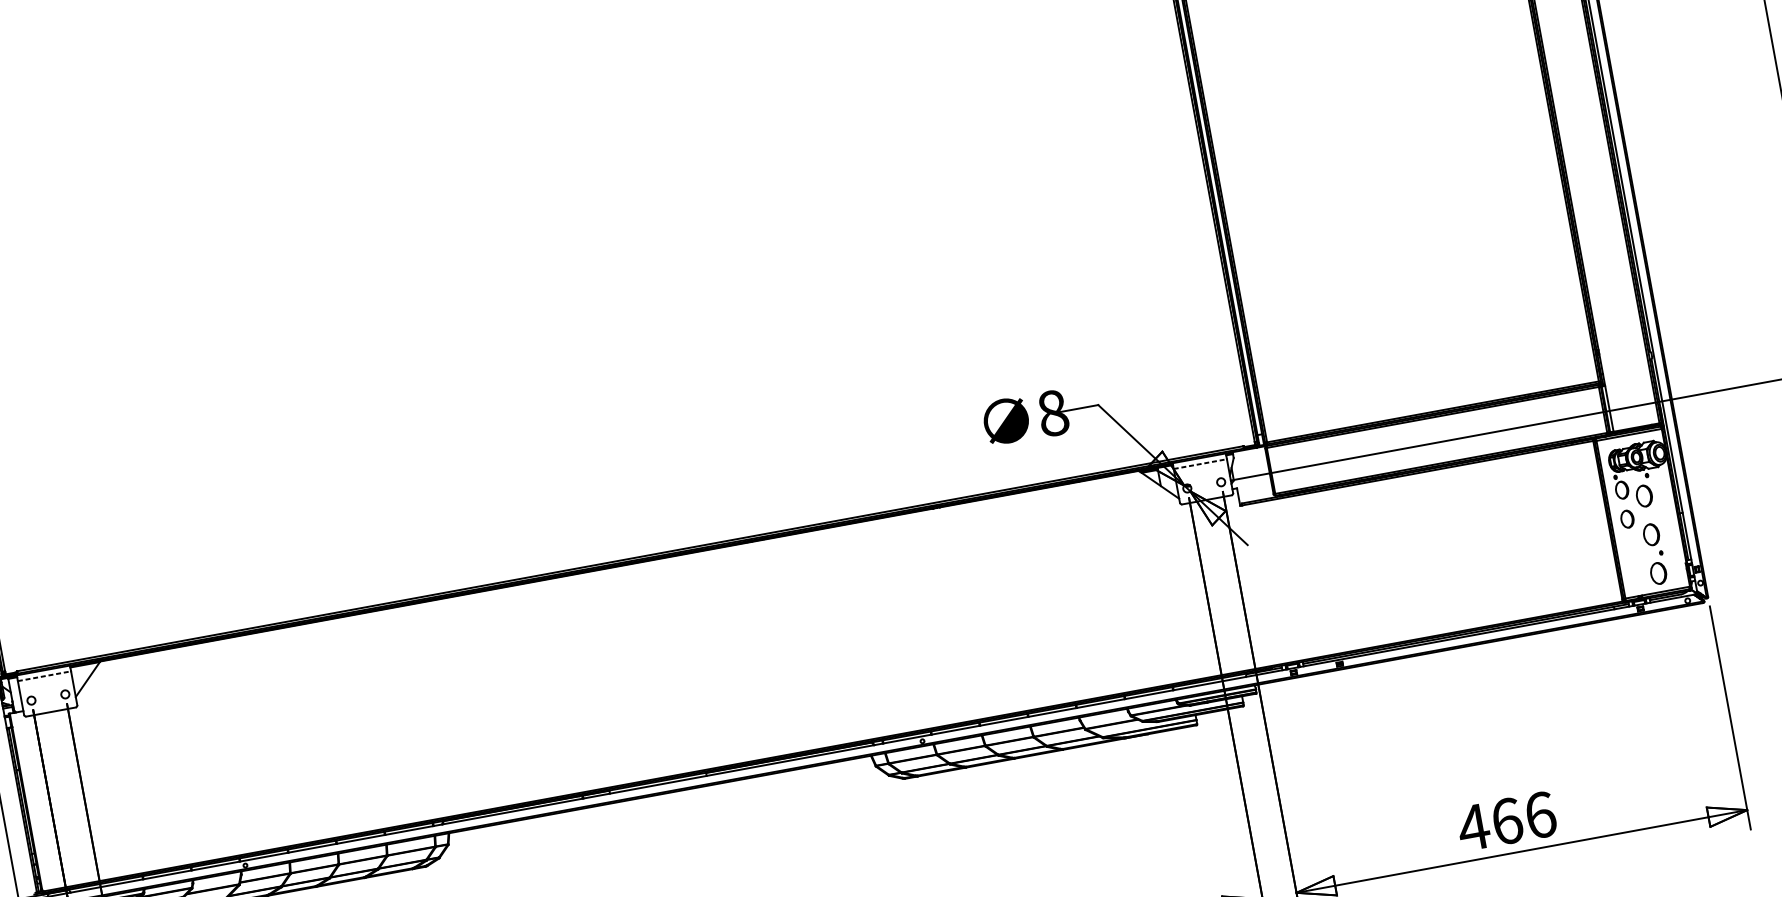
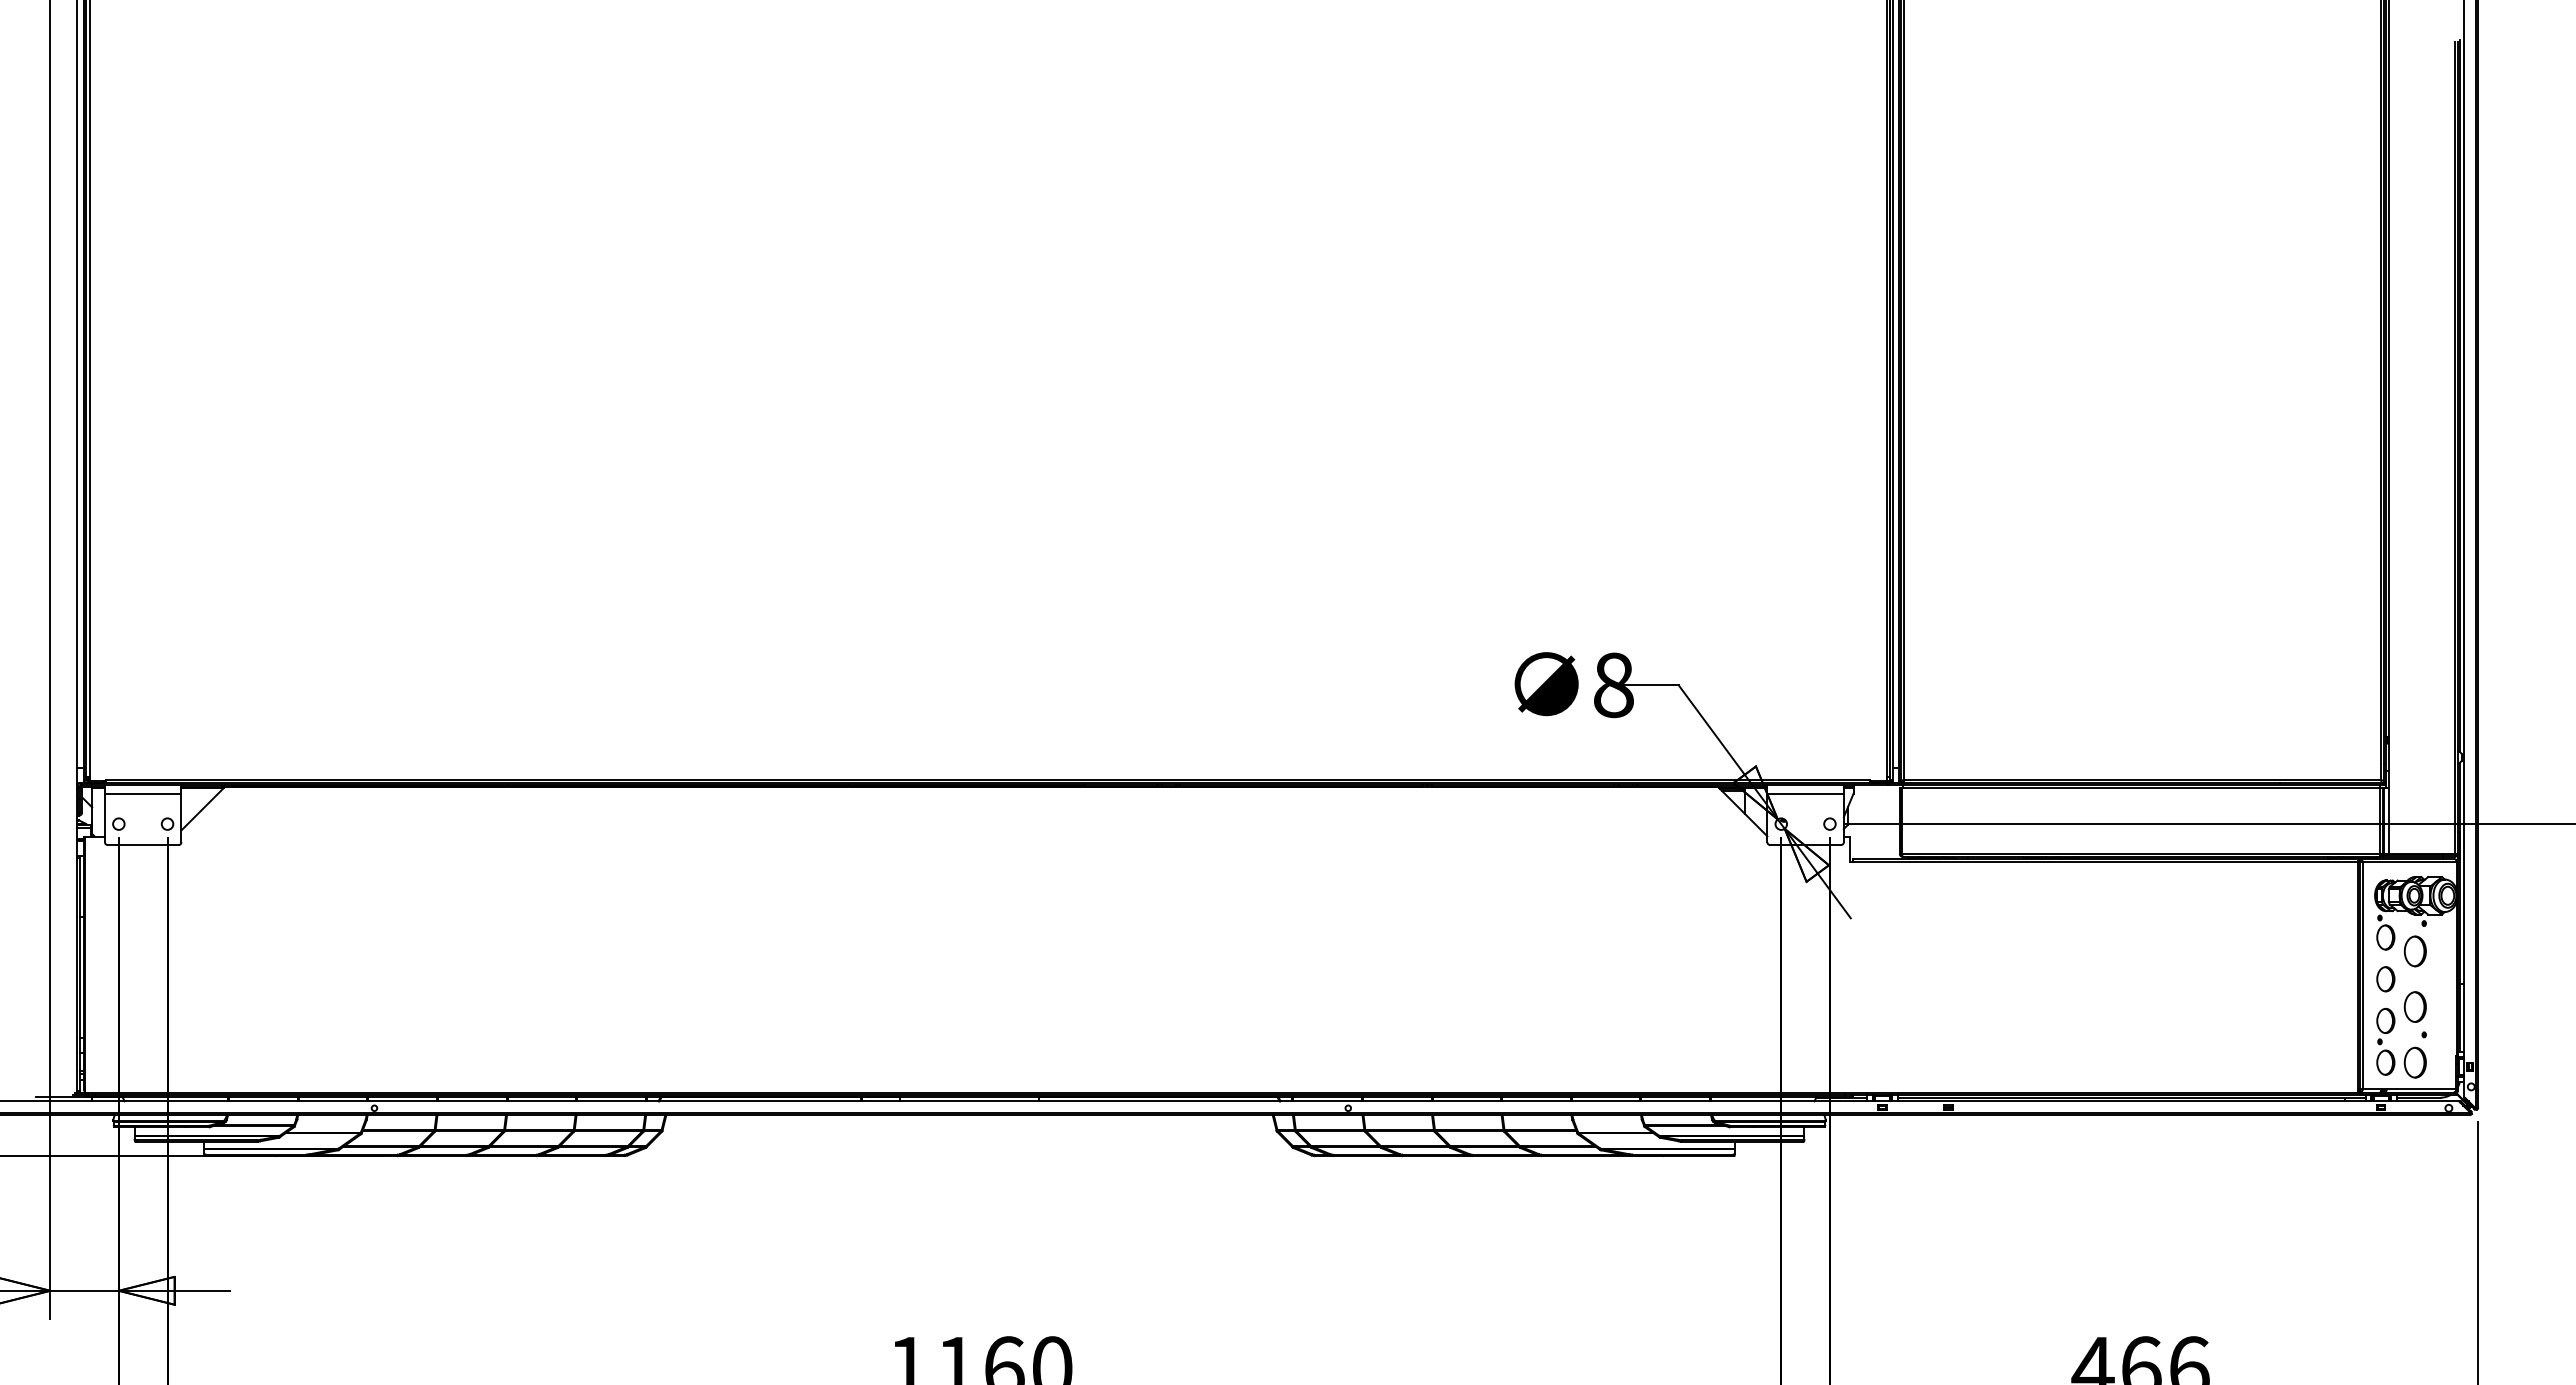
line: (1200, 463) -> (1806, 793), dashed -> solid
part: (1635, 562) -> (2385, 1041), added
line: (44, 676) -> (143, 793), dashed -> solid

